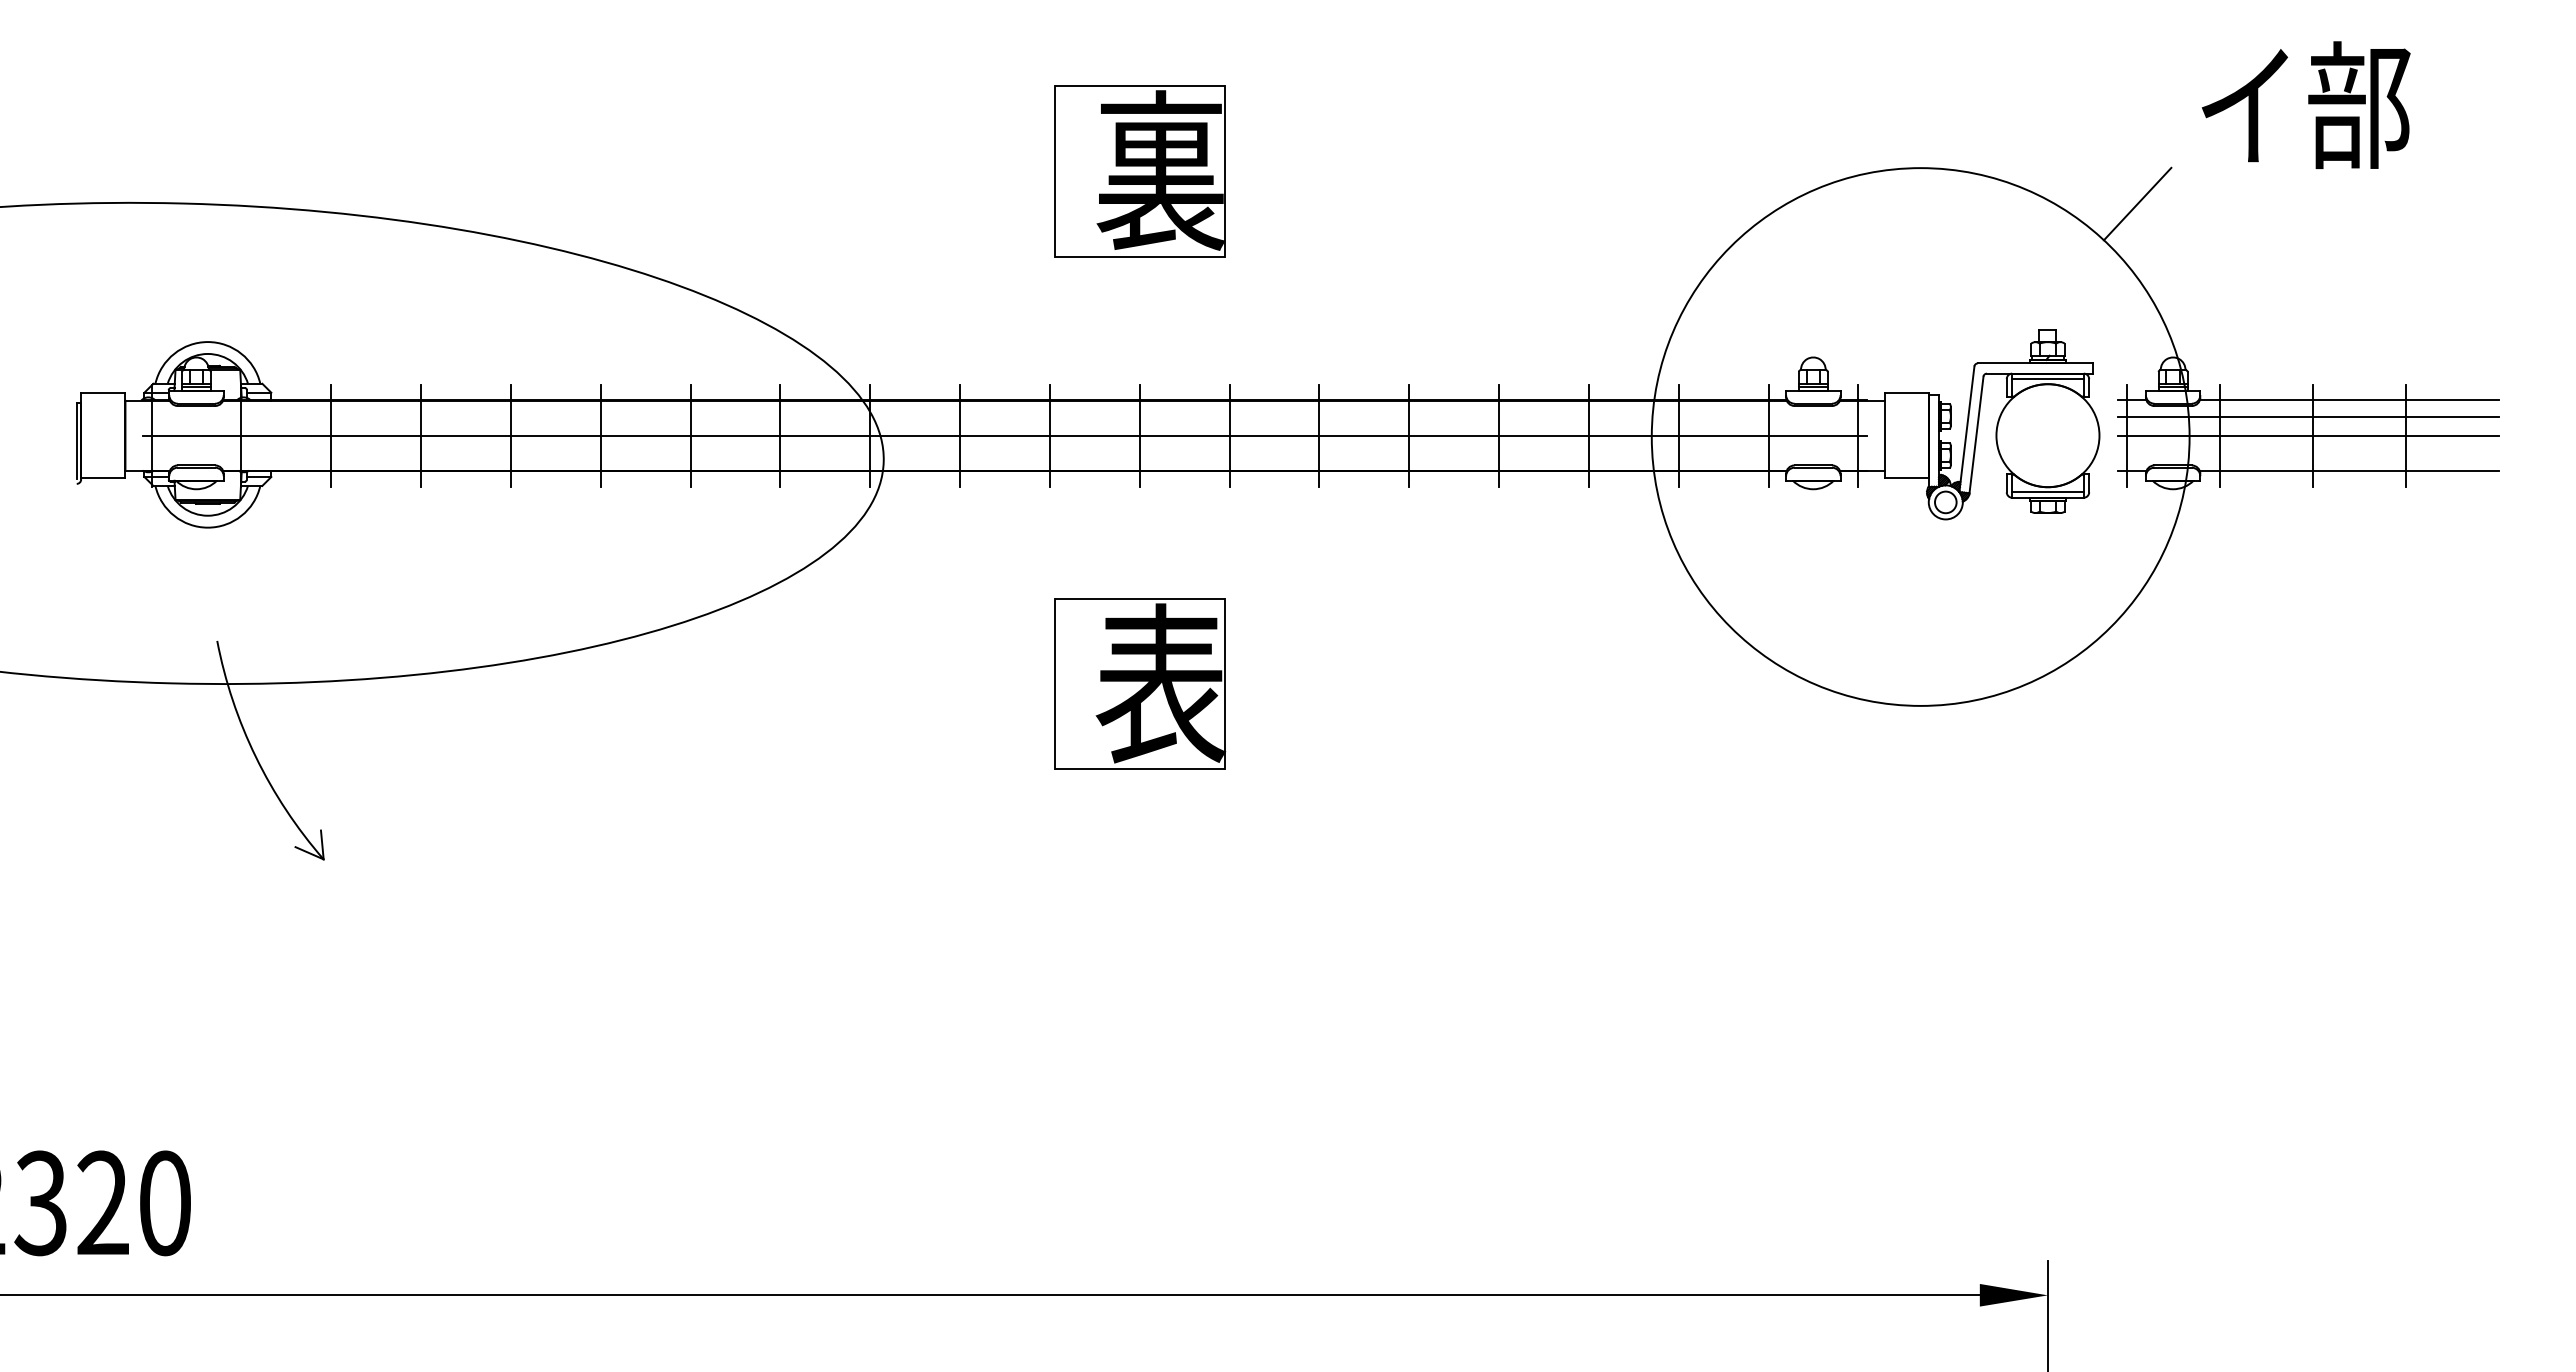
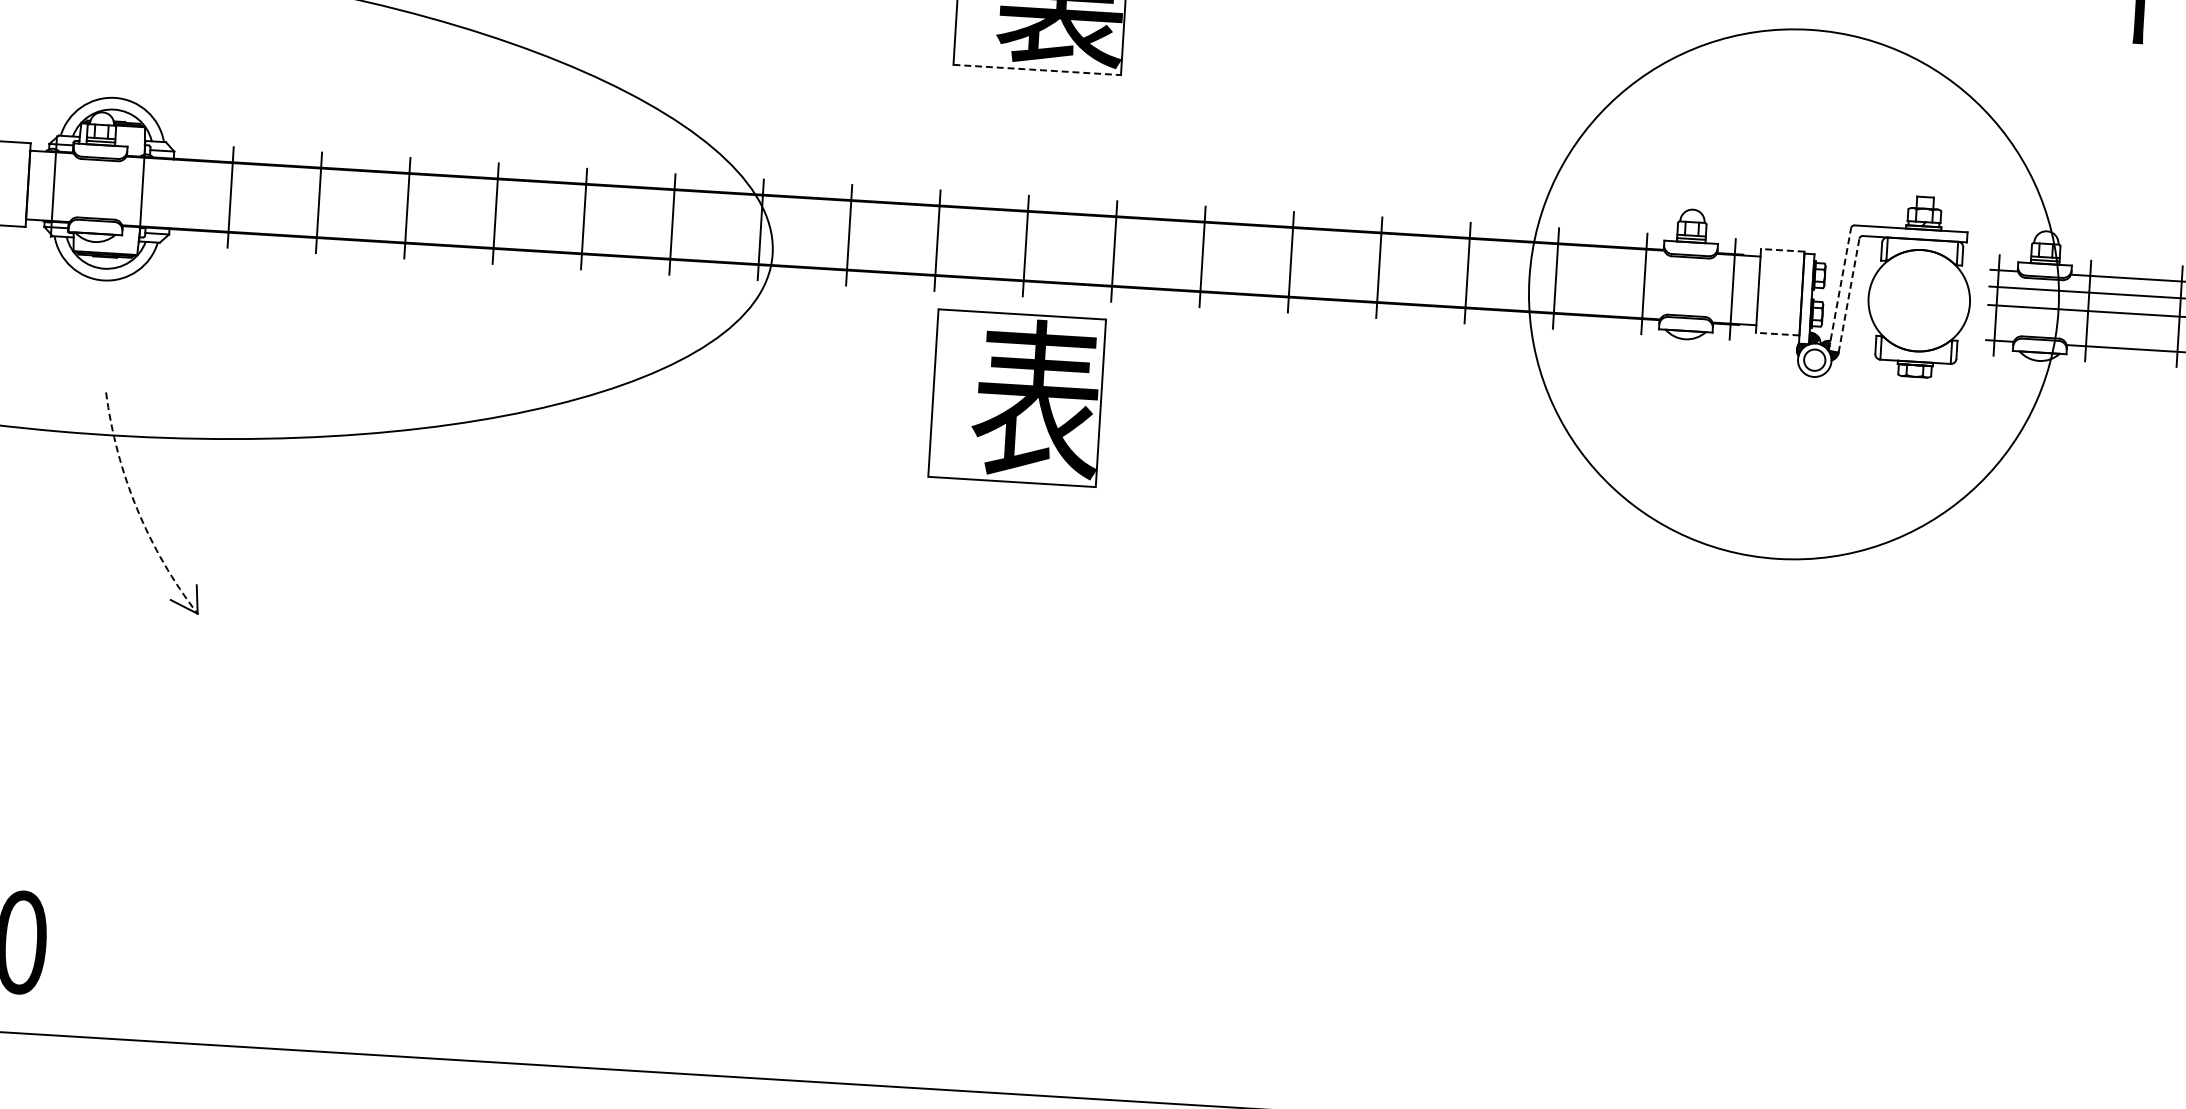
line: (2137, 203) -> (2021, 77), removed
line: (1140, 256) -> (1037, 69), solid -> dashed
line: (2047, 379) -> (1922, 245), removed
line: (1906, 393) -> (1782, 250), solid -> dashed
line: (1966, 428) -> (1839, 288), solid -> dashed
line: (1976, 434) -> (1849, 295), solid -> dashed
line: (1004, 435) -> (892, 237), removed
line: (1906, 478) -> (1777, 334), solid -> dashed
line: (2047, 492) -> (1915, 356), removed
part: (1140, 683) -> (1017, 397), moved
arc: (256, 757) -> (137, 509), solid -> dashed

